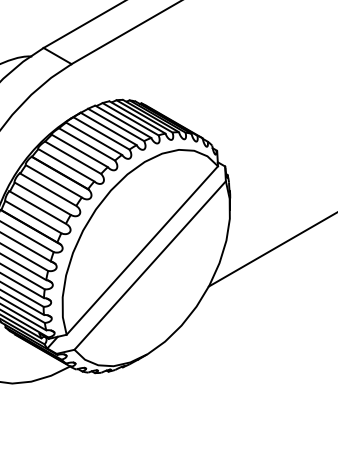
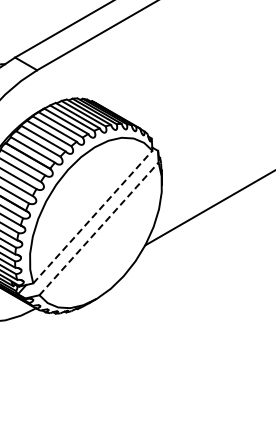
line: (143, 249) -> (93, 216), solid -> dashed
line: (150, 265) -> (99, 228), solid -> dashed

